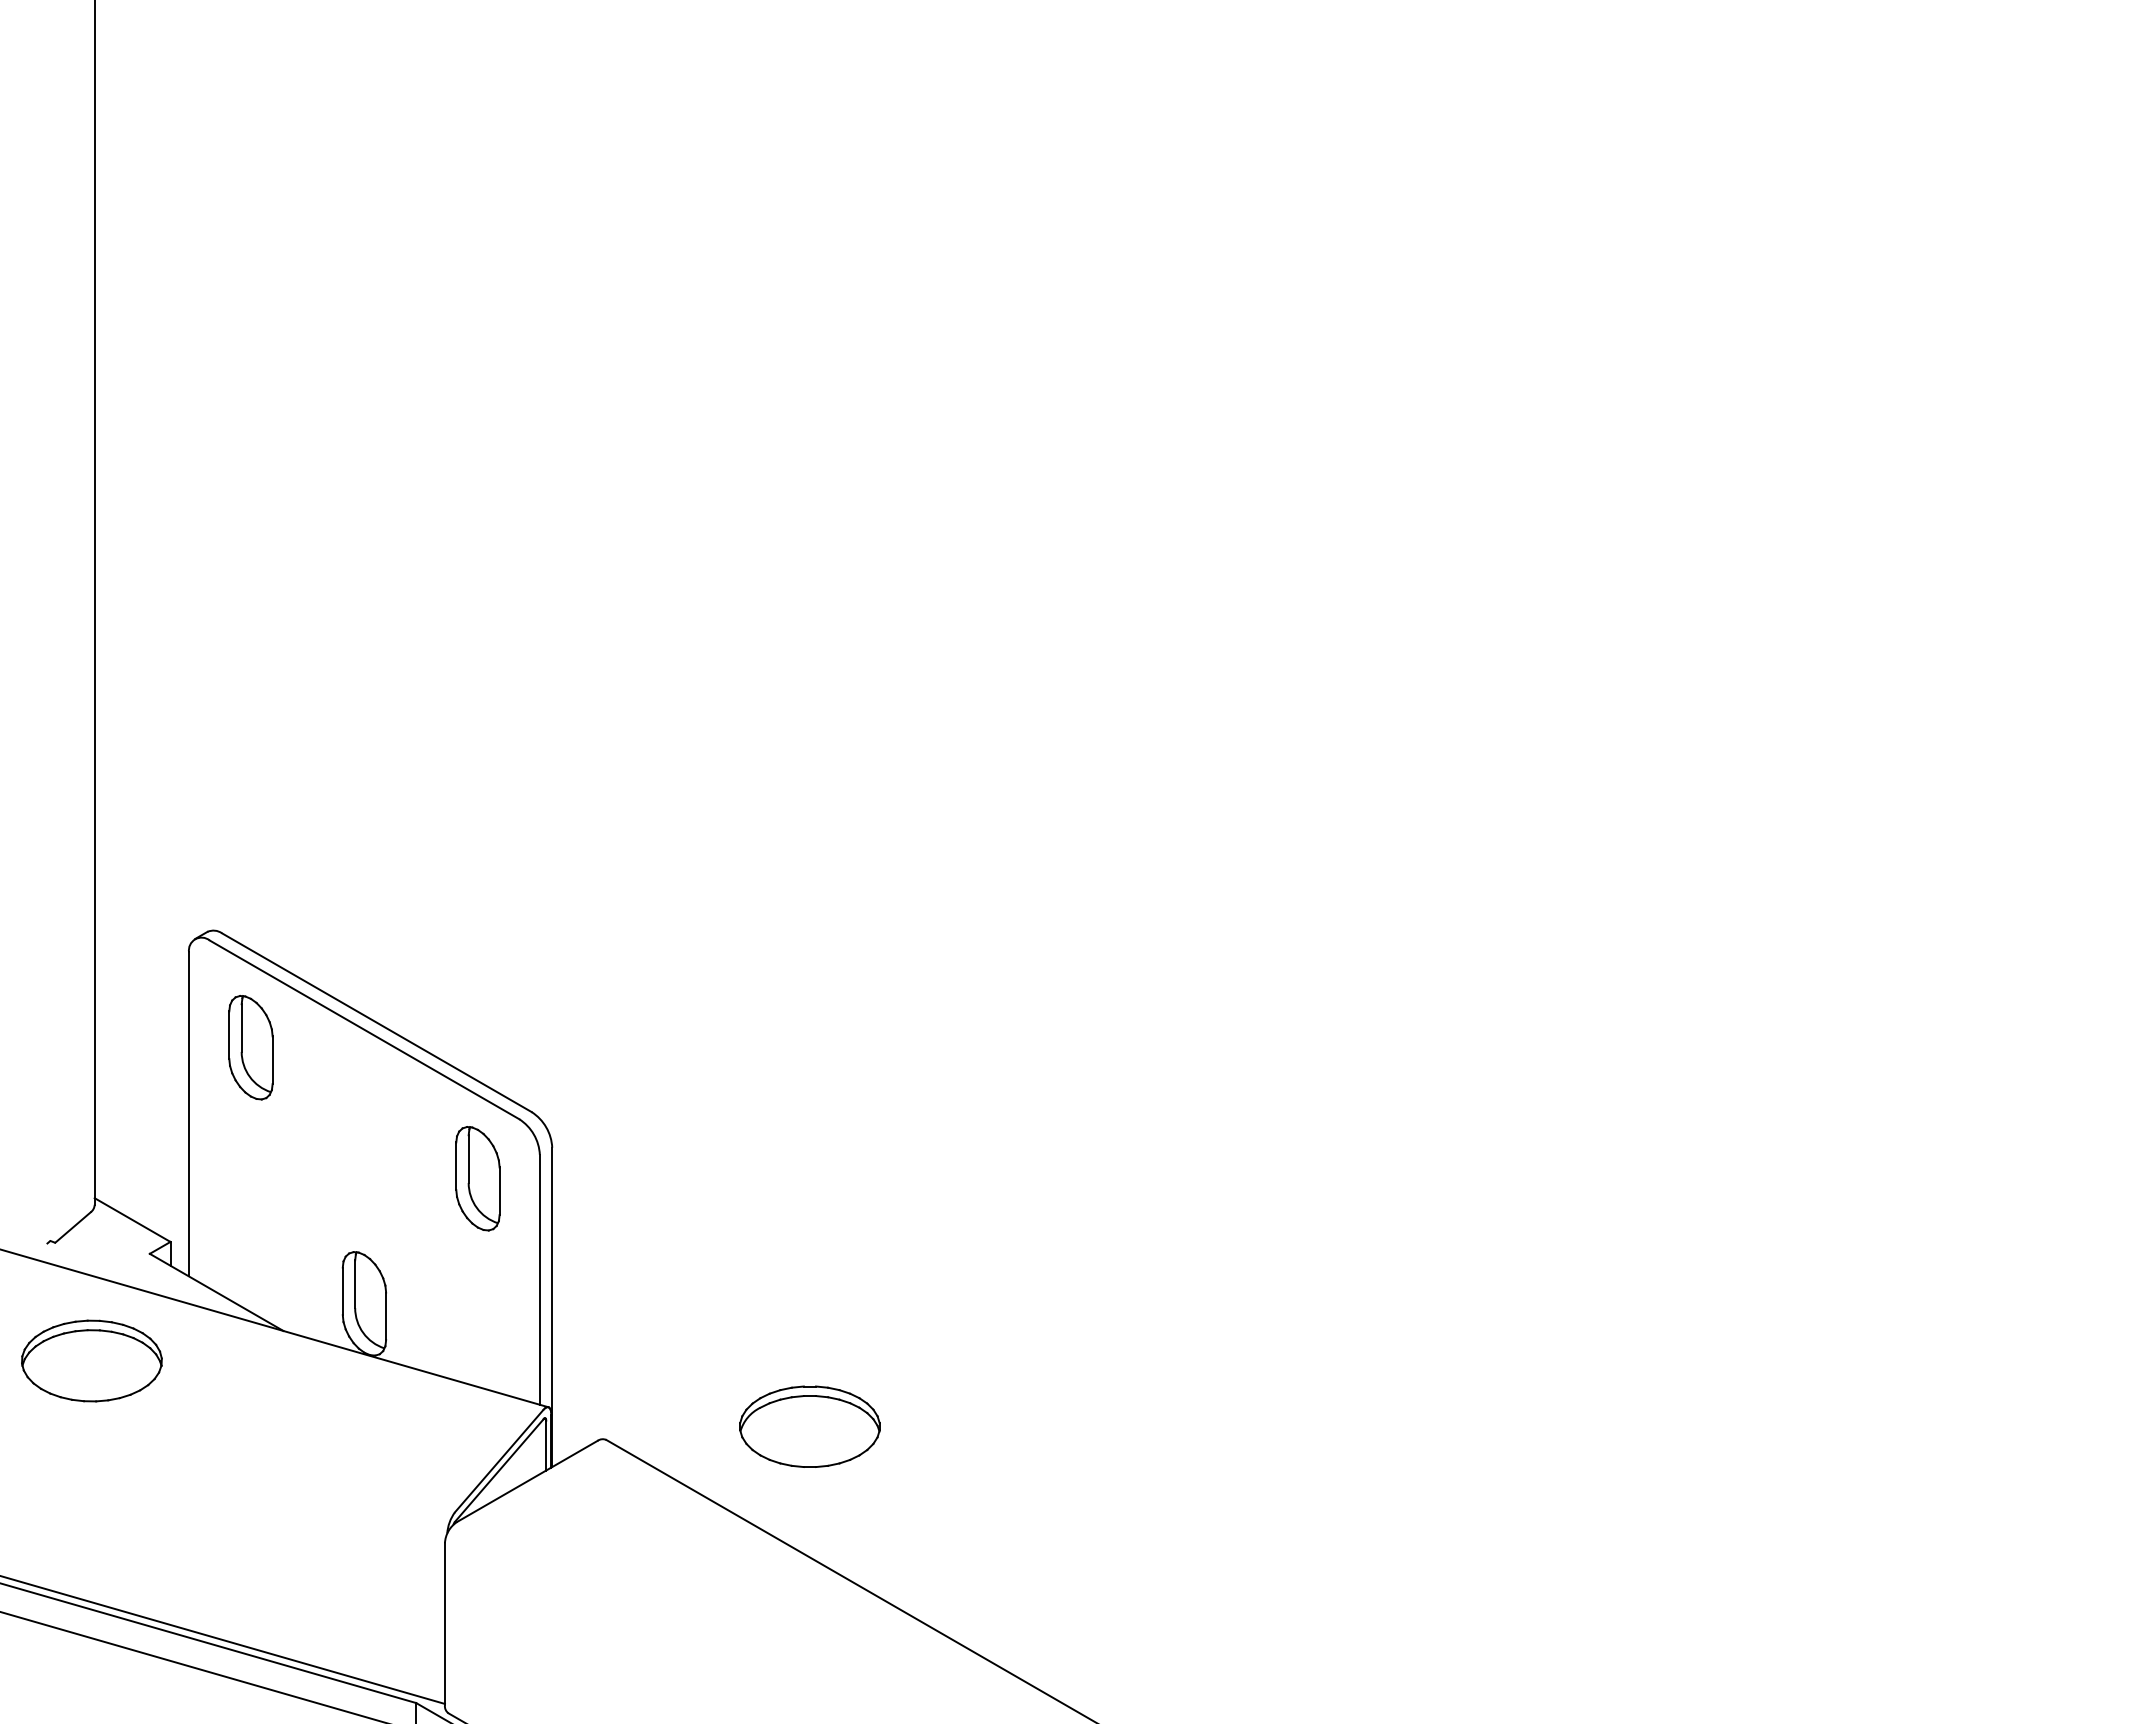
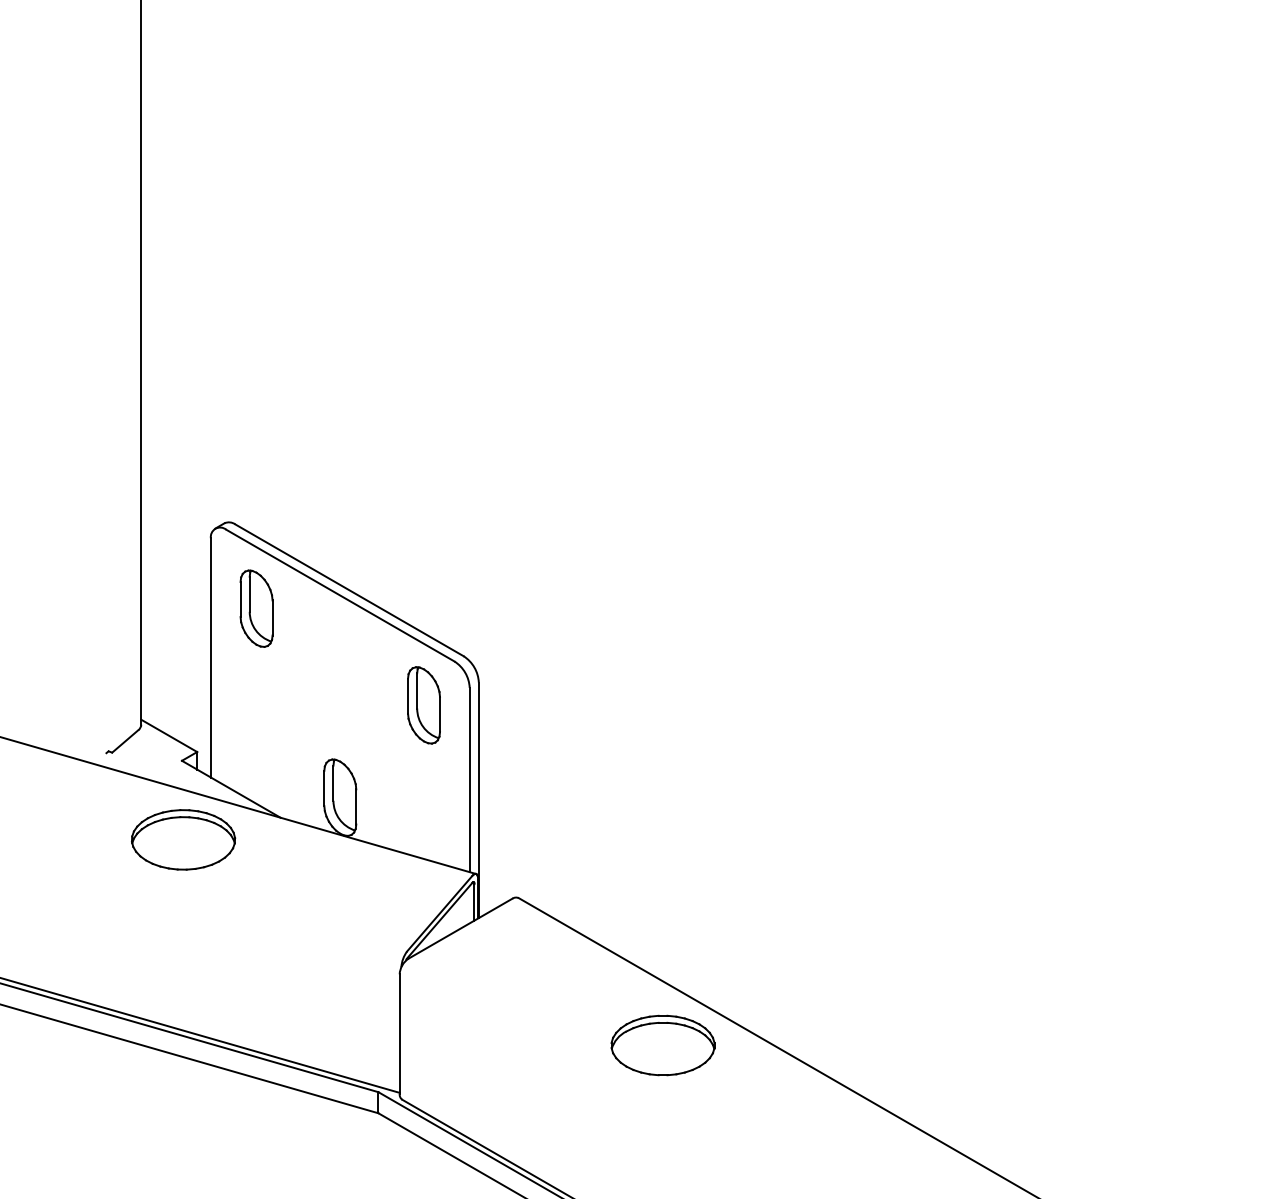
part: (91, 1360) -> (183, 839), moved
part: (809, 1426) -> (662, 1045), moved

